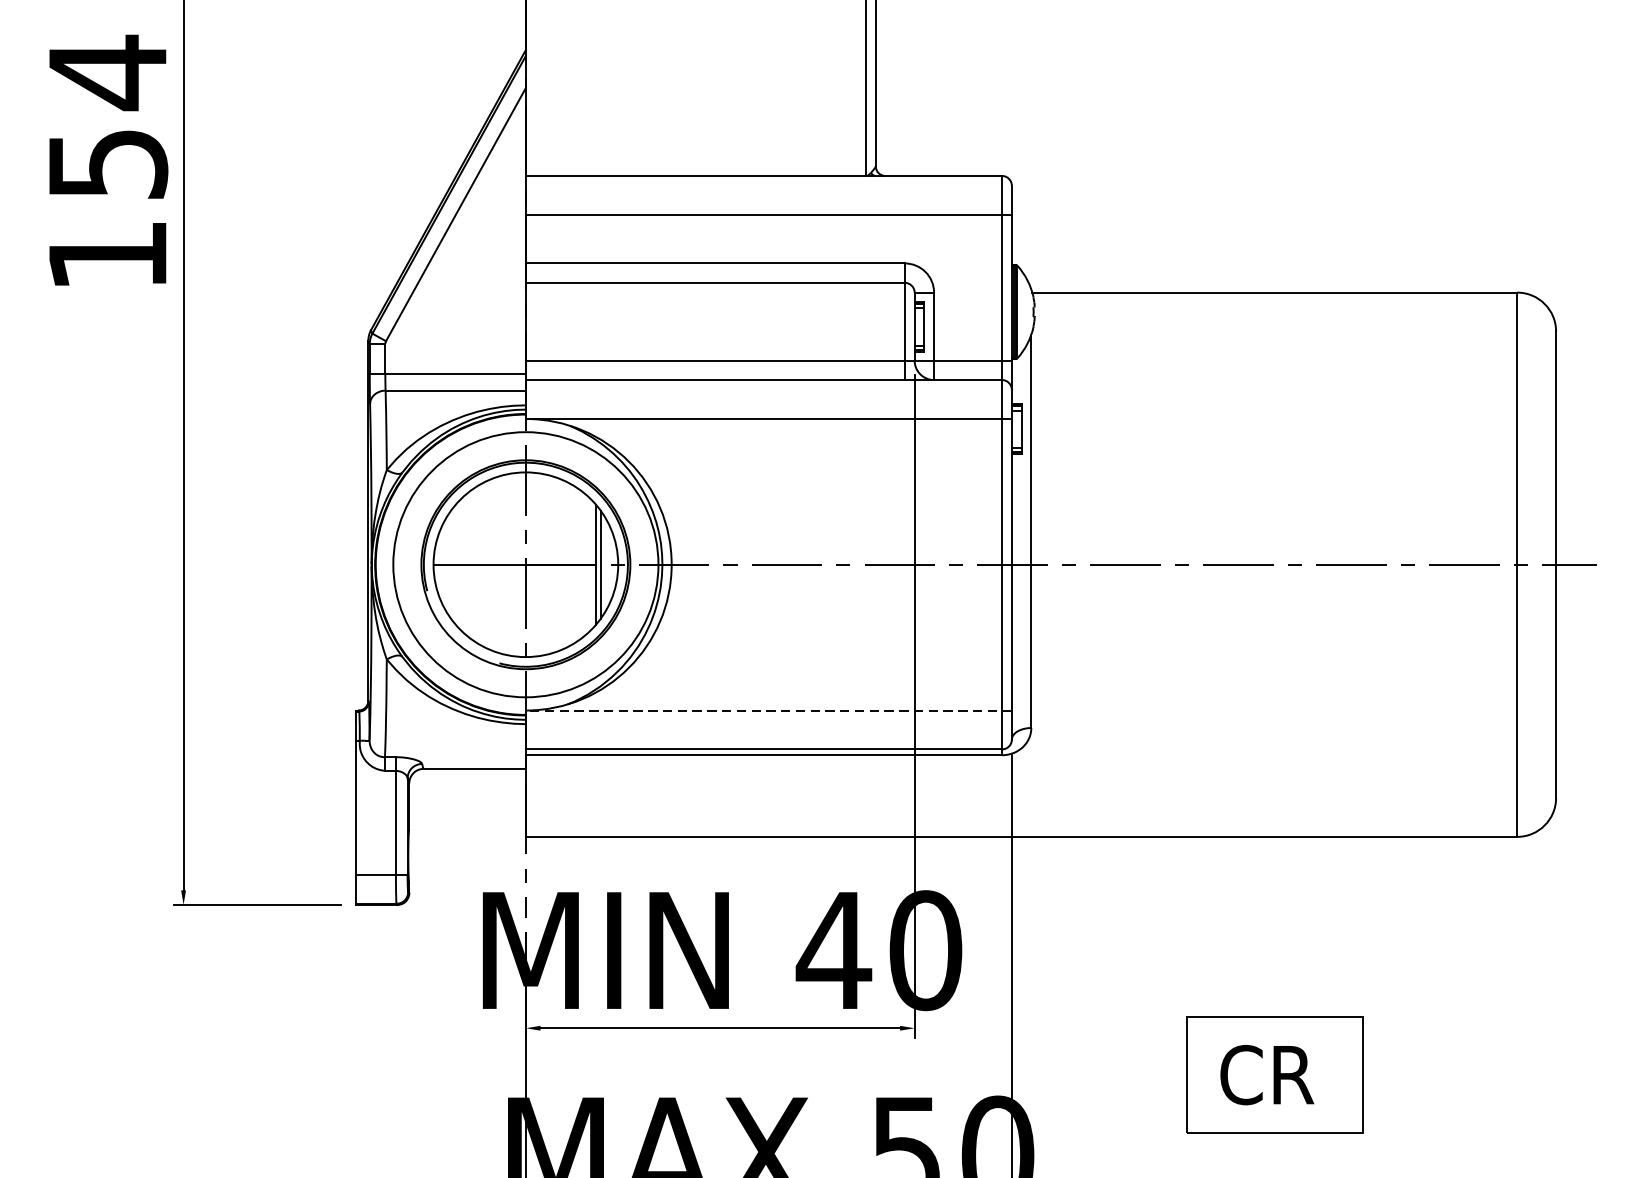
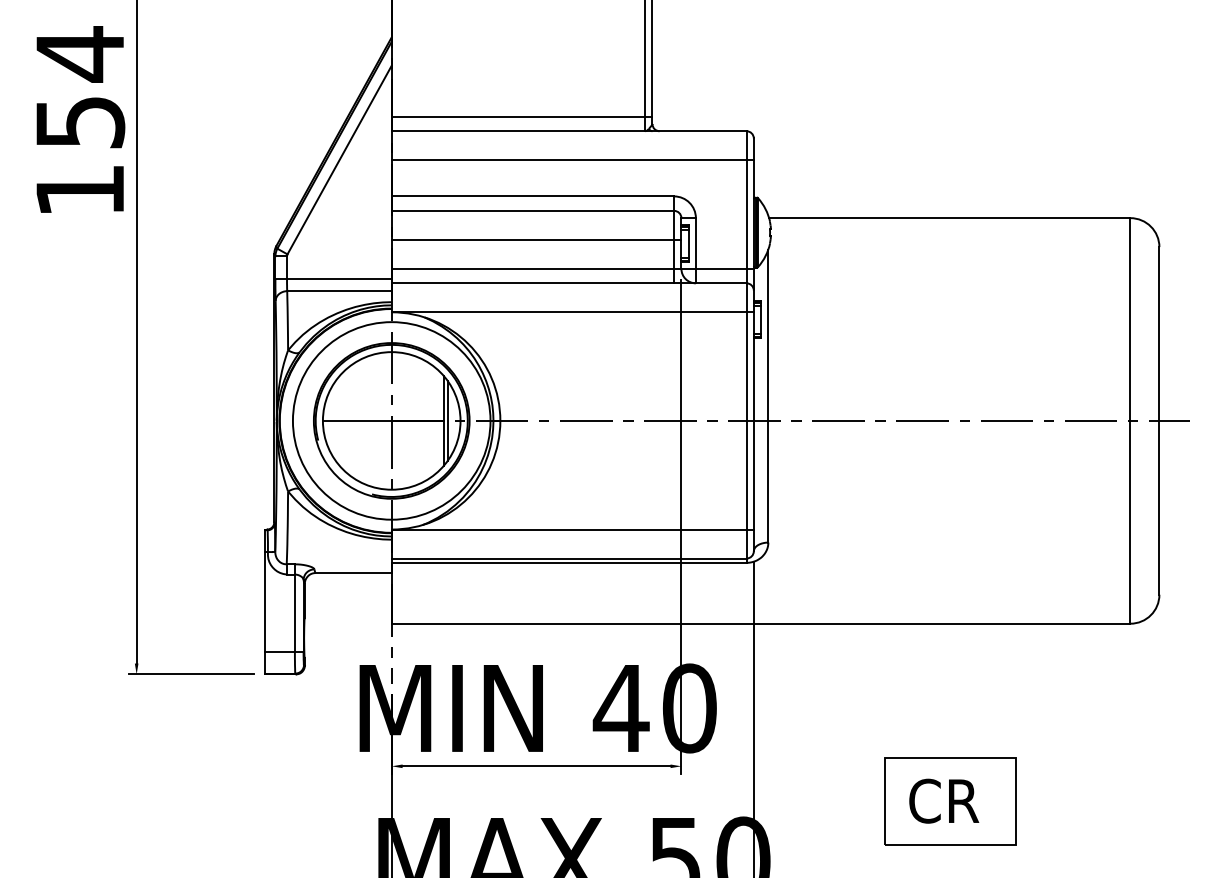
line: (700, 156) -> (521, 116), added
line: (720, 321) -> (536, 239), added
line: (768, 710) -> (572, 529), dashed -> solid

